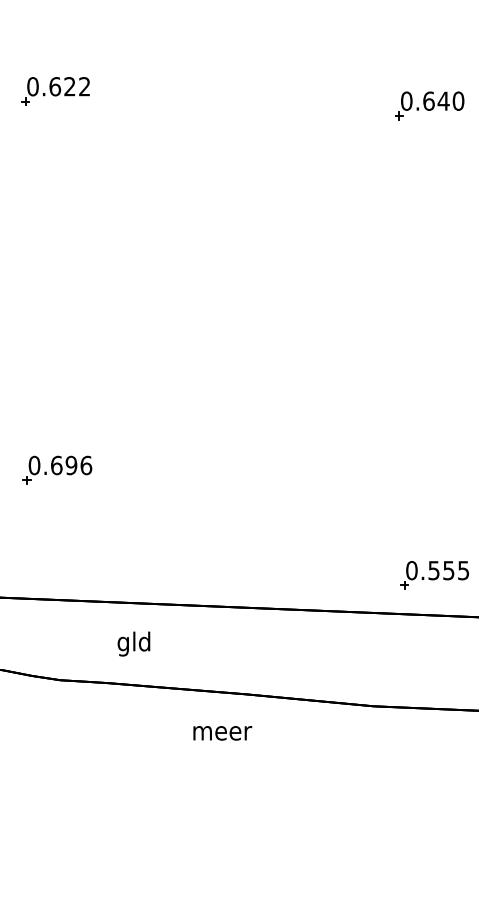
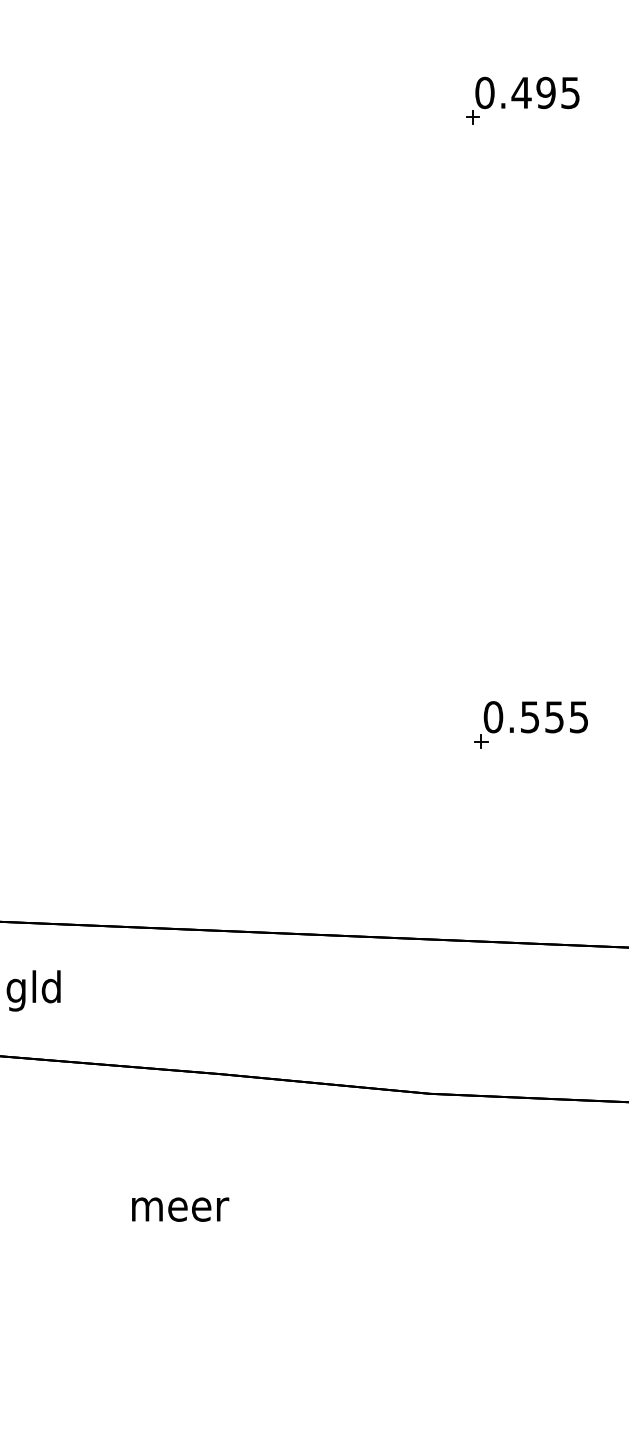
text: (443, 100) -> (545, 91), 0.640 -> 0.495
part: (434, 575) -> (530, 725), moved
text: (222, 733) -> (180, 1209), moved

